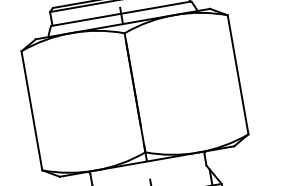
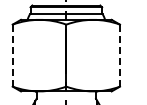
line: (238, 74) -> (120, 55), solid -> dashed
line: (31, 110) -> (12, 55), solid -> dashed

